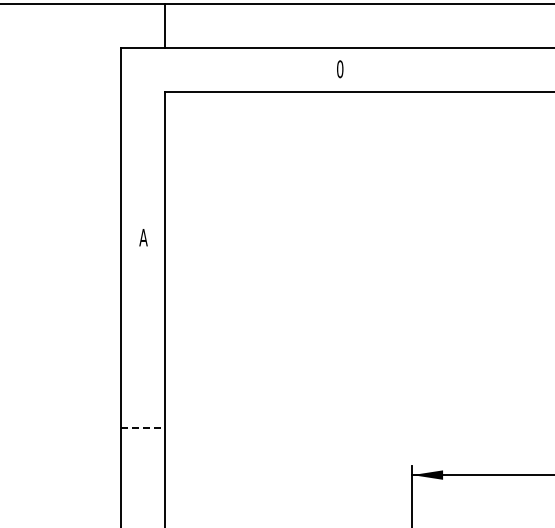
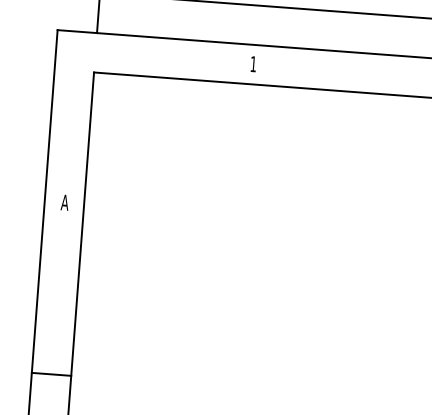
text: (340, 69) -> (253, 64), 0 -> 1
line: (143, 428) -> (51, 374), dashed -> solid

